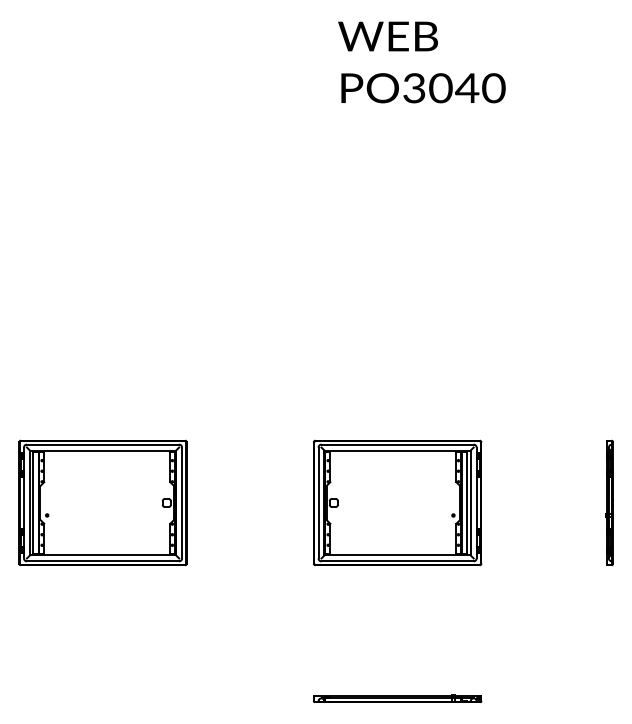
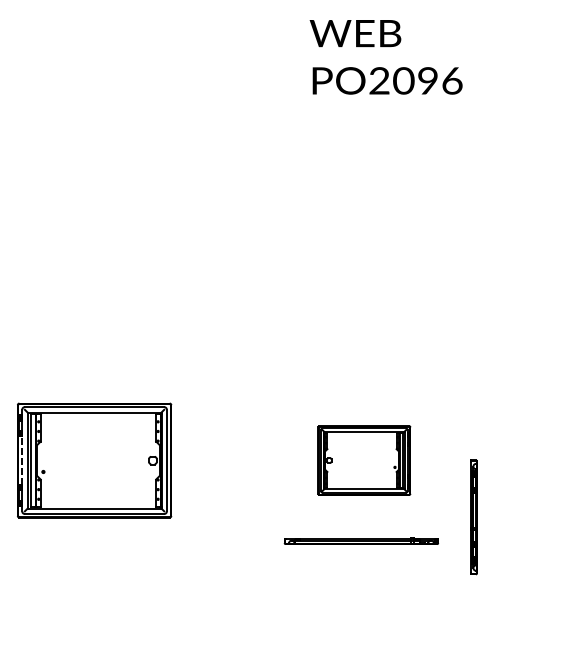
text: (454, 88) -> (416, 81), PO3040 -> PO2096
line: (24, 502) -> (22, 460), solid -> dashed
part: (397, 502) -> (364, 460), size x0.6
part: (609, 502) -> (473, 516), moved
part: (397, 698) -> (361, 540), moved

